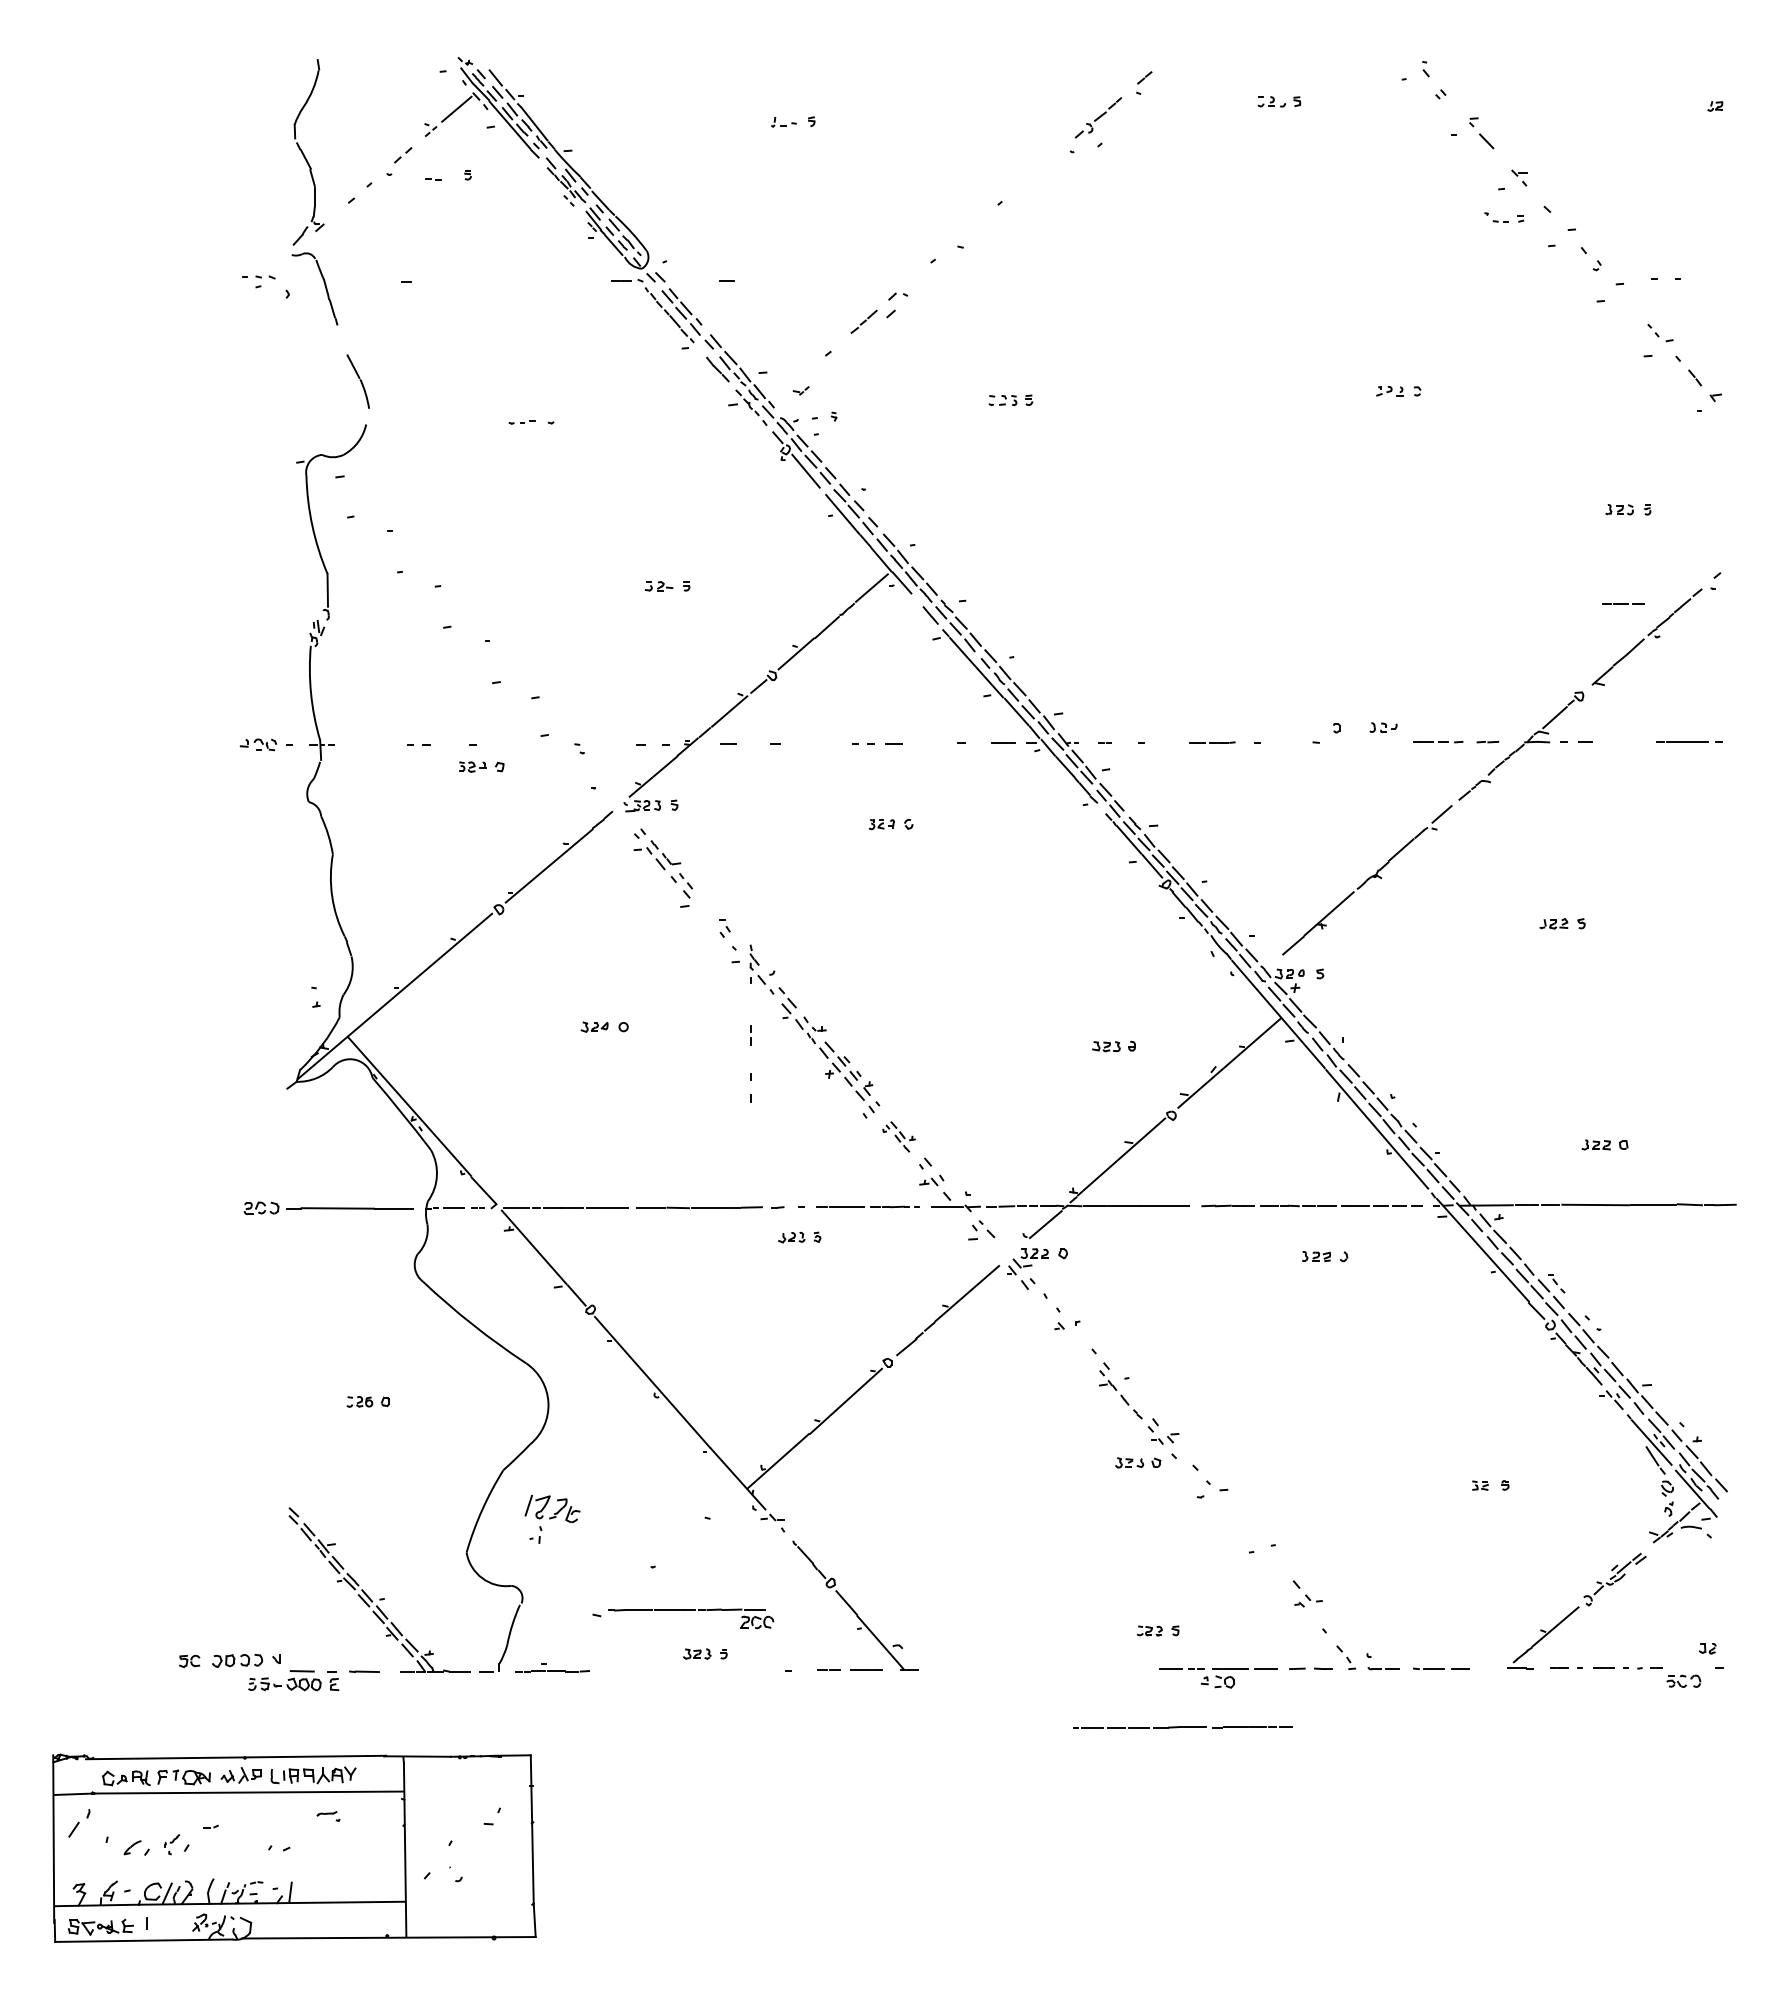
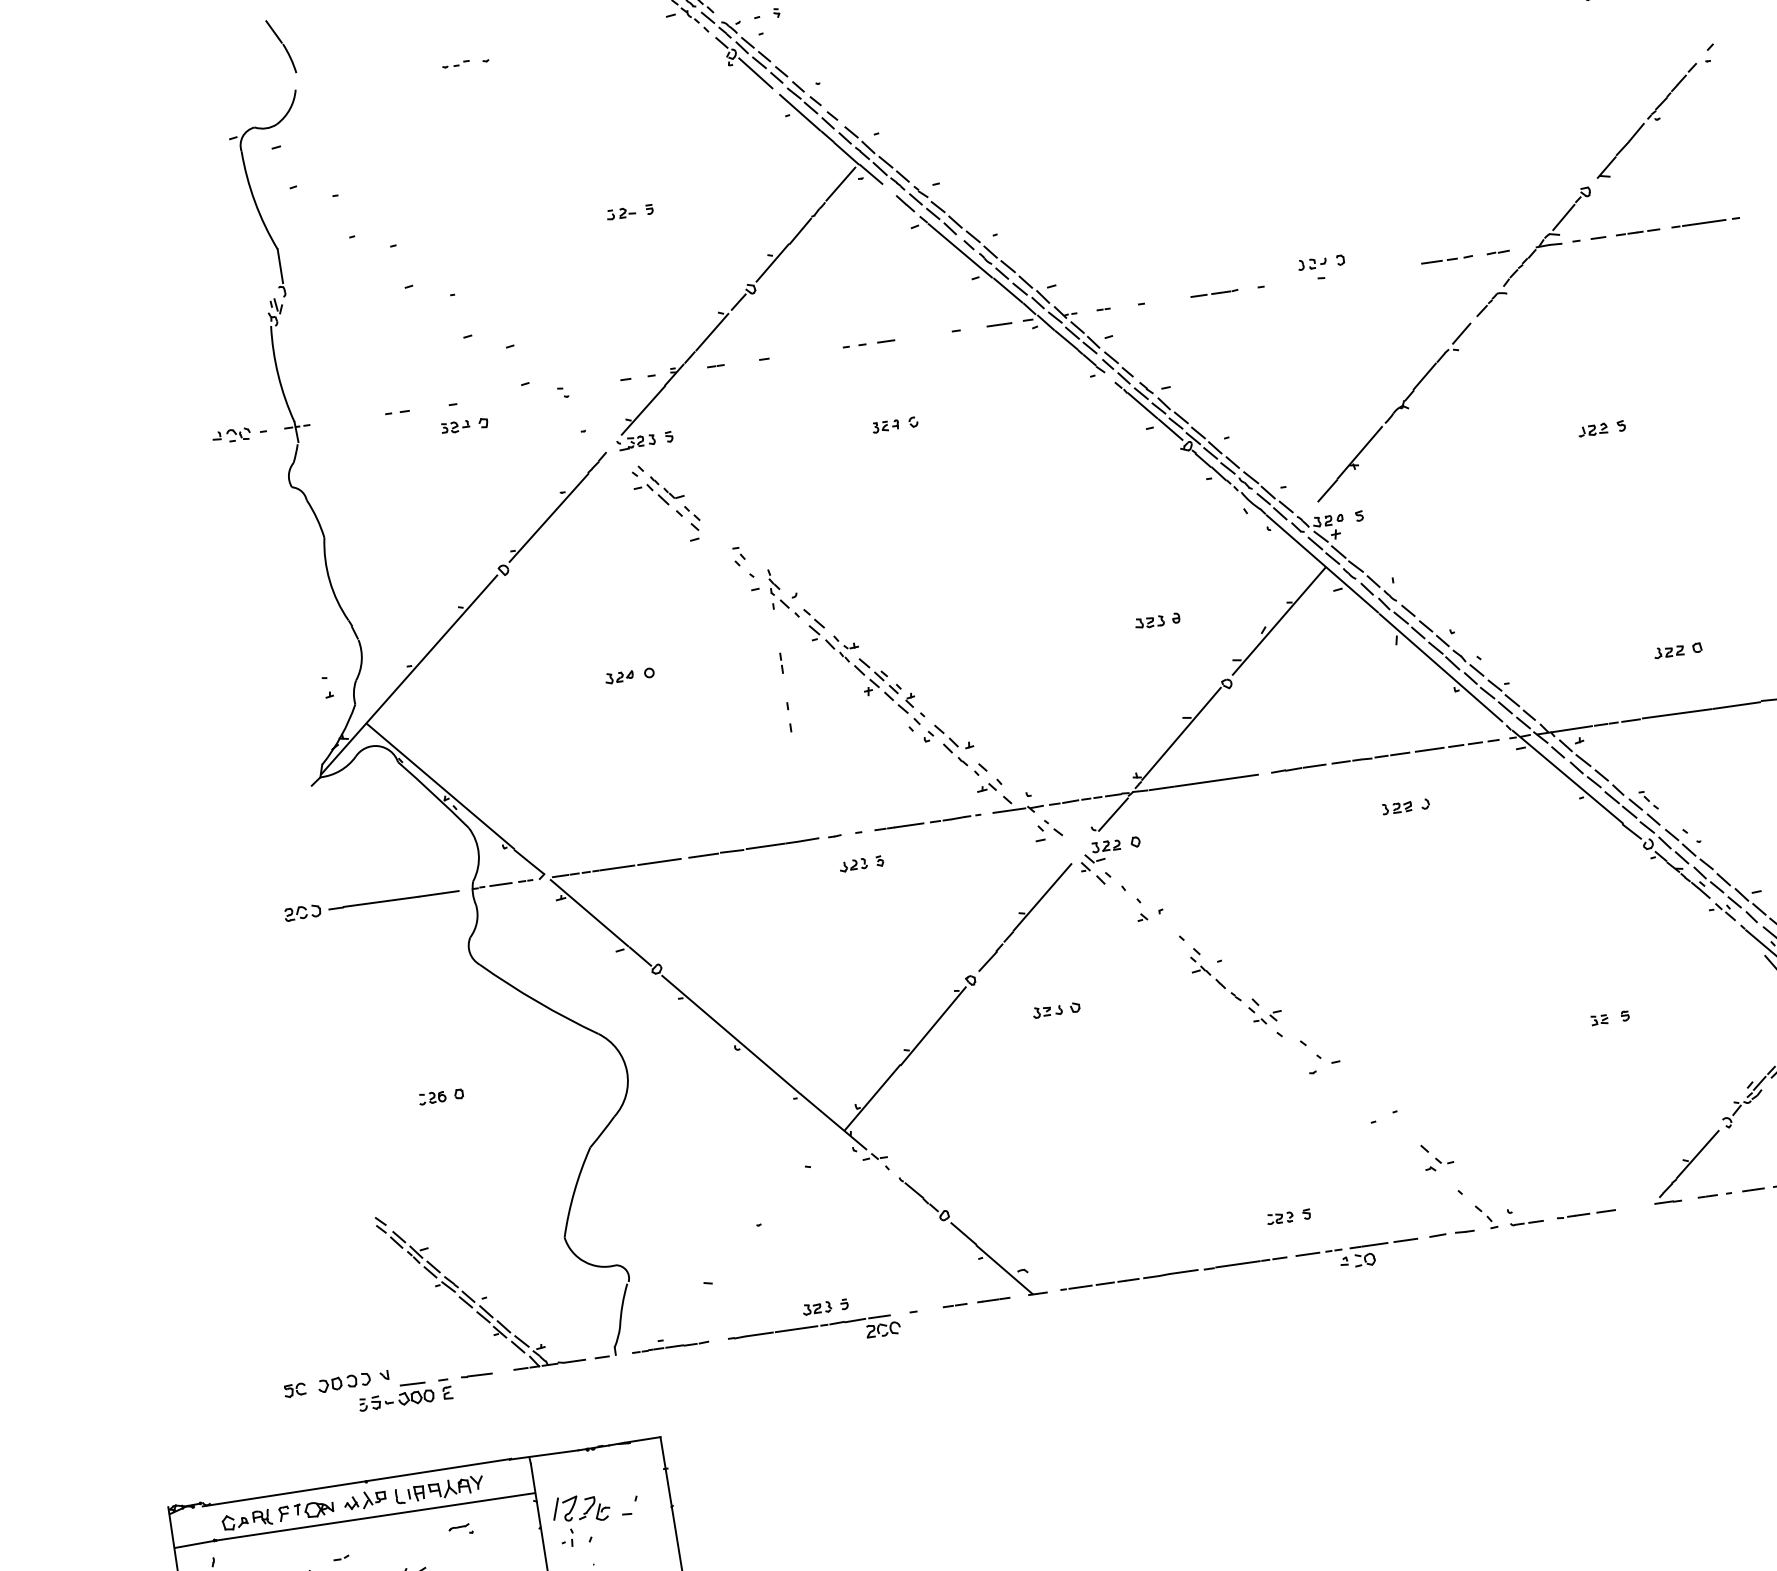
line: (1623, 603) -> (1637, 232), moved
part: (1383, 727) -> (1312, 263), moved
part: (898, 1136) -> (948, 745), size x1.43
part: (1138, 1462) -> (1056, 1009), moved
part: (552, 1518) -> (582, 1518), moved
part: (691, 1610) -> (813, 1327), moved
part: (1182, 1727) -> (1173, 1273), moved

